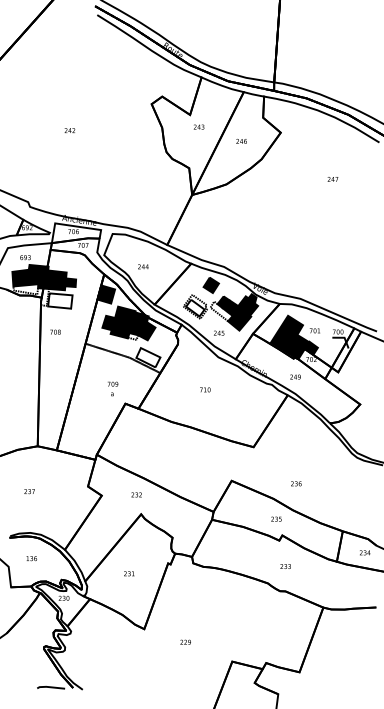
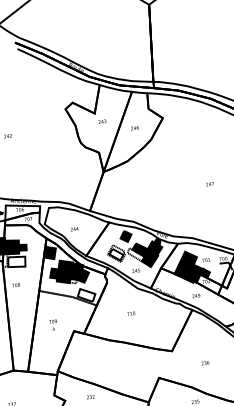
text: (332, 179) -> (209, 184), moved
text: (113, 388) -> (53, 324), moved
text: (296, 483) -> (205, 362), moved

